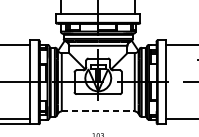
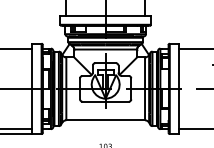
line: (99, 111) -> (106, 120), dashed -> solid

